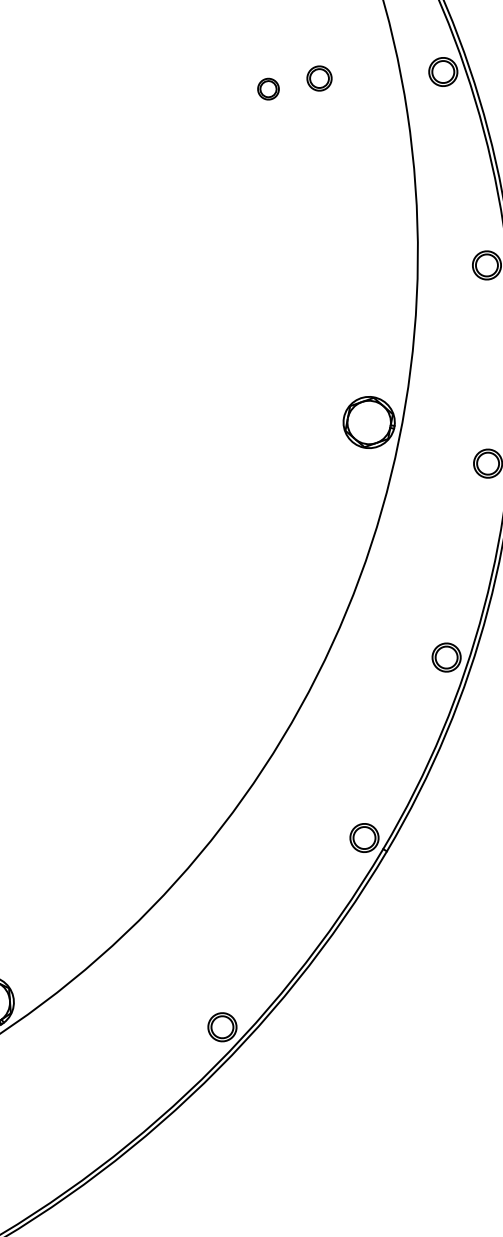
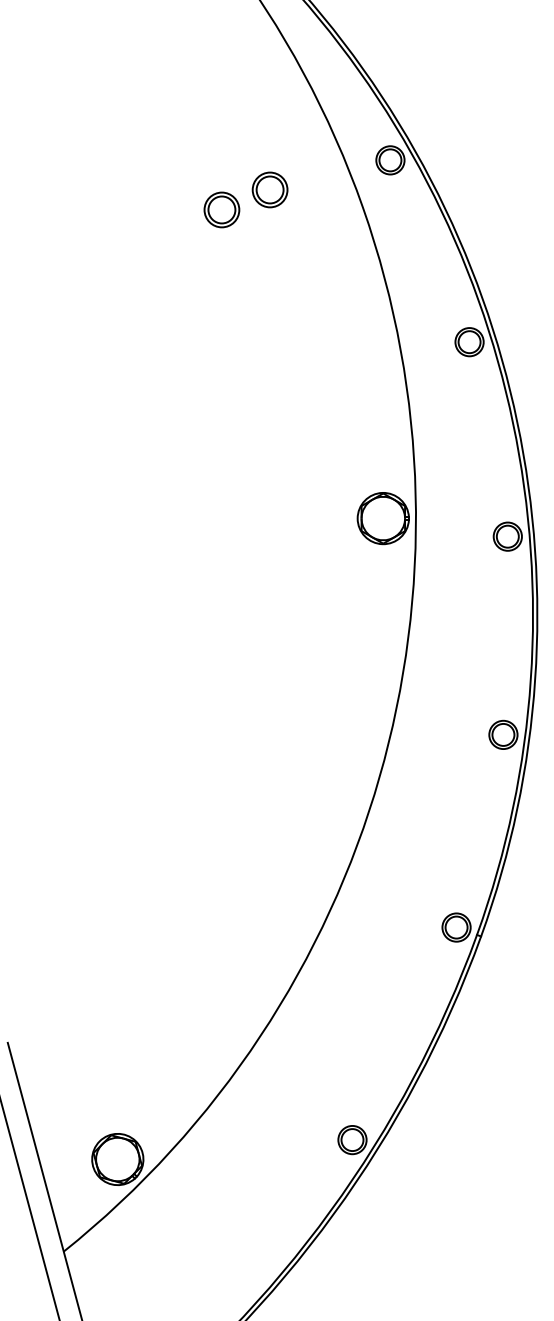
part: (319, 77) -> (269, 189), size x1.43
part: (268, 88) -> (221, 209), size x1.67

